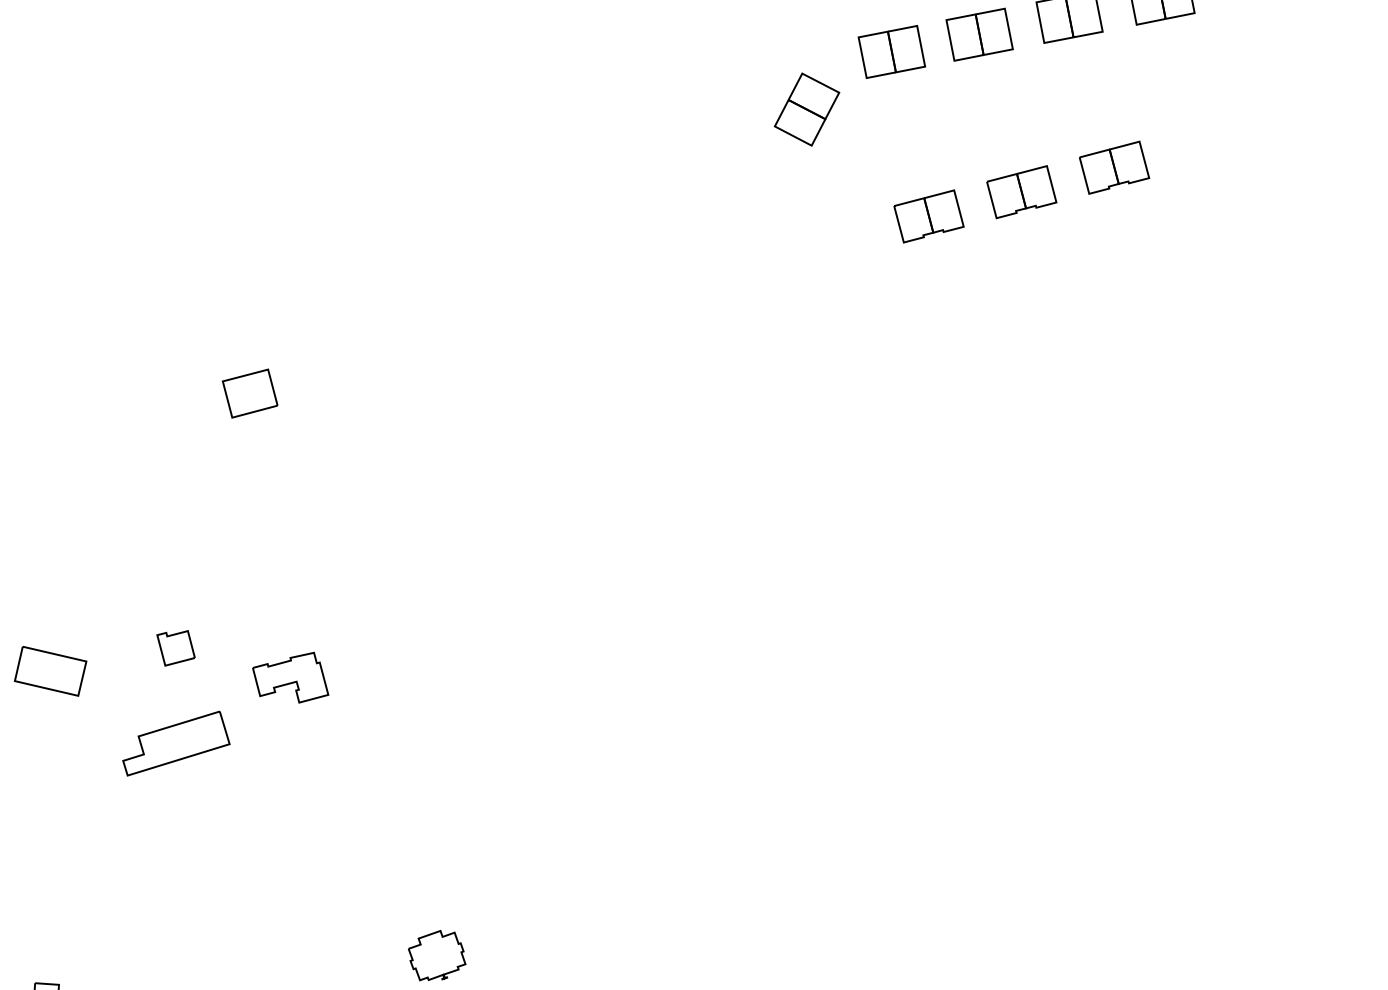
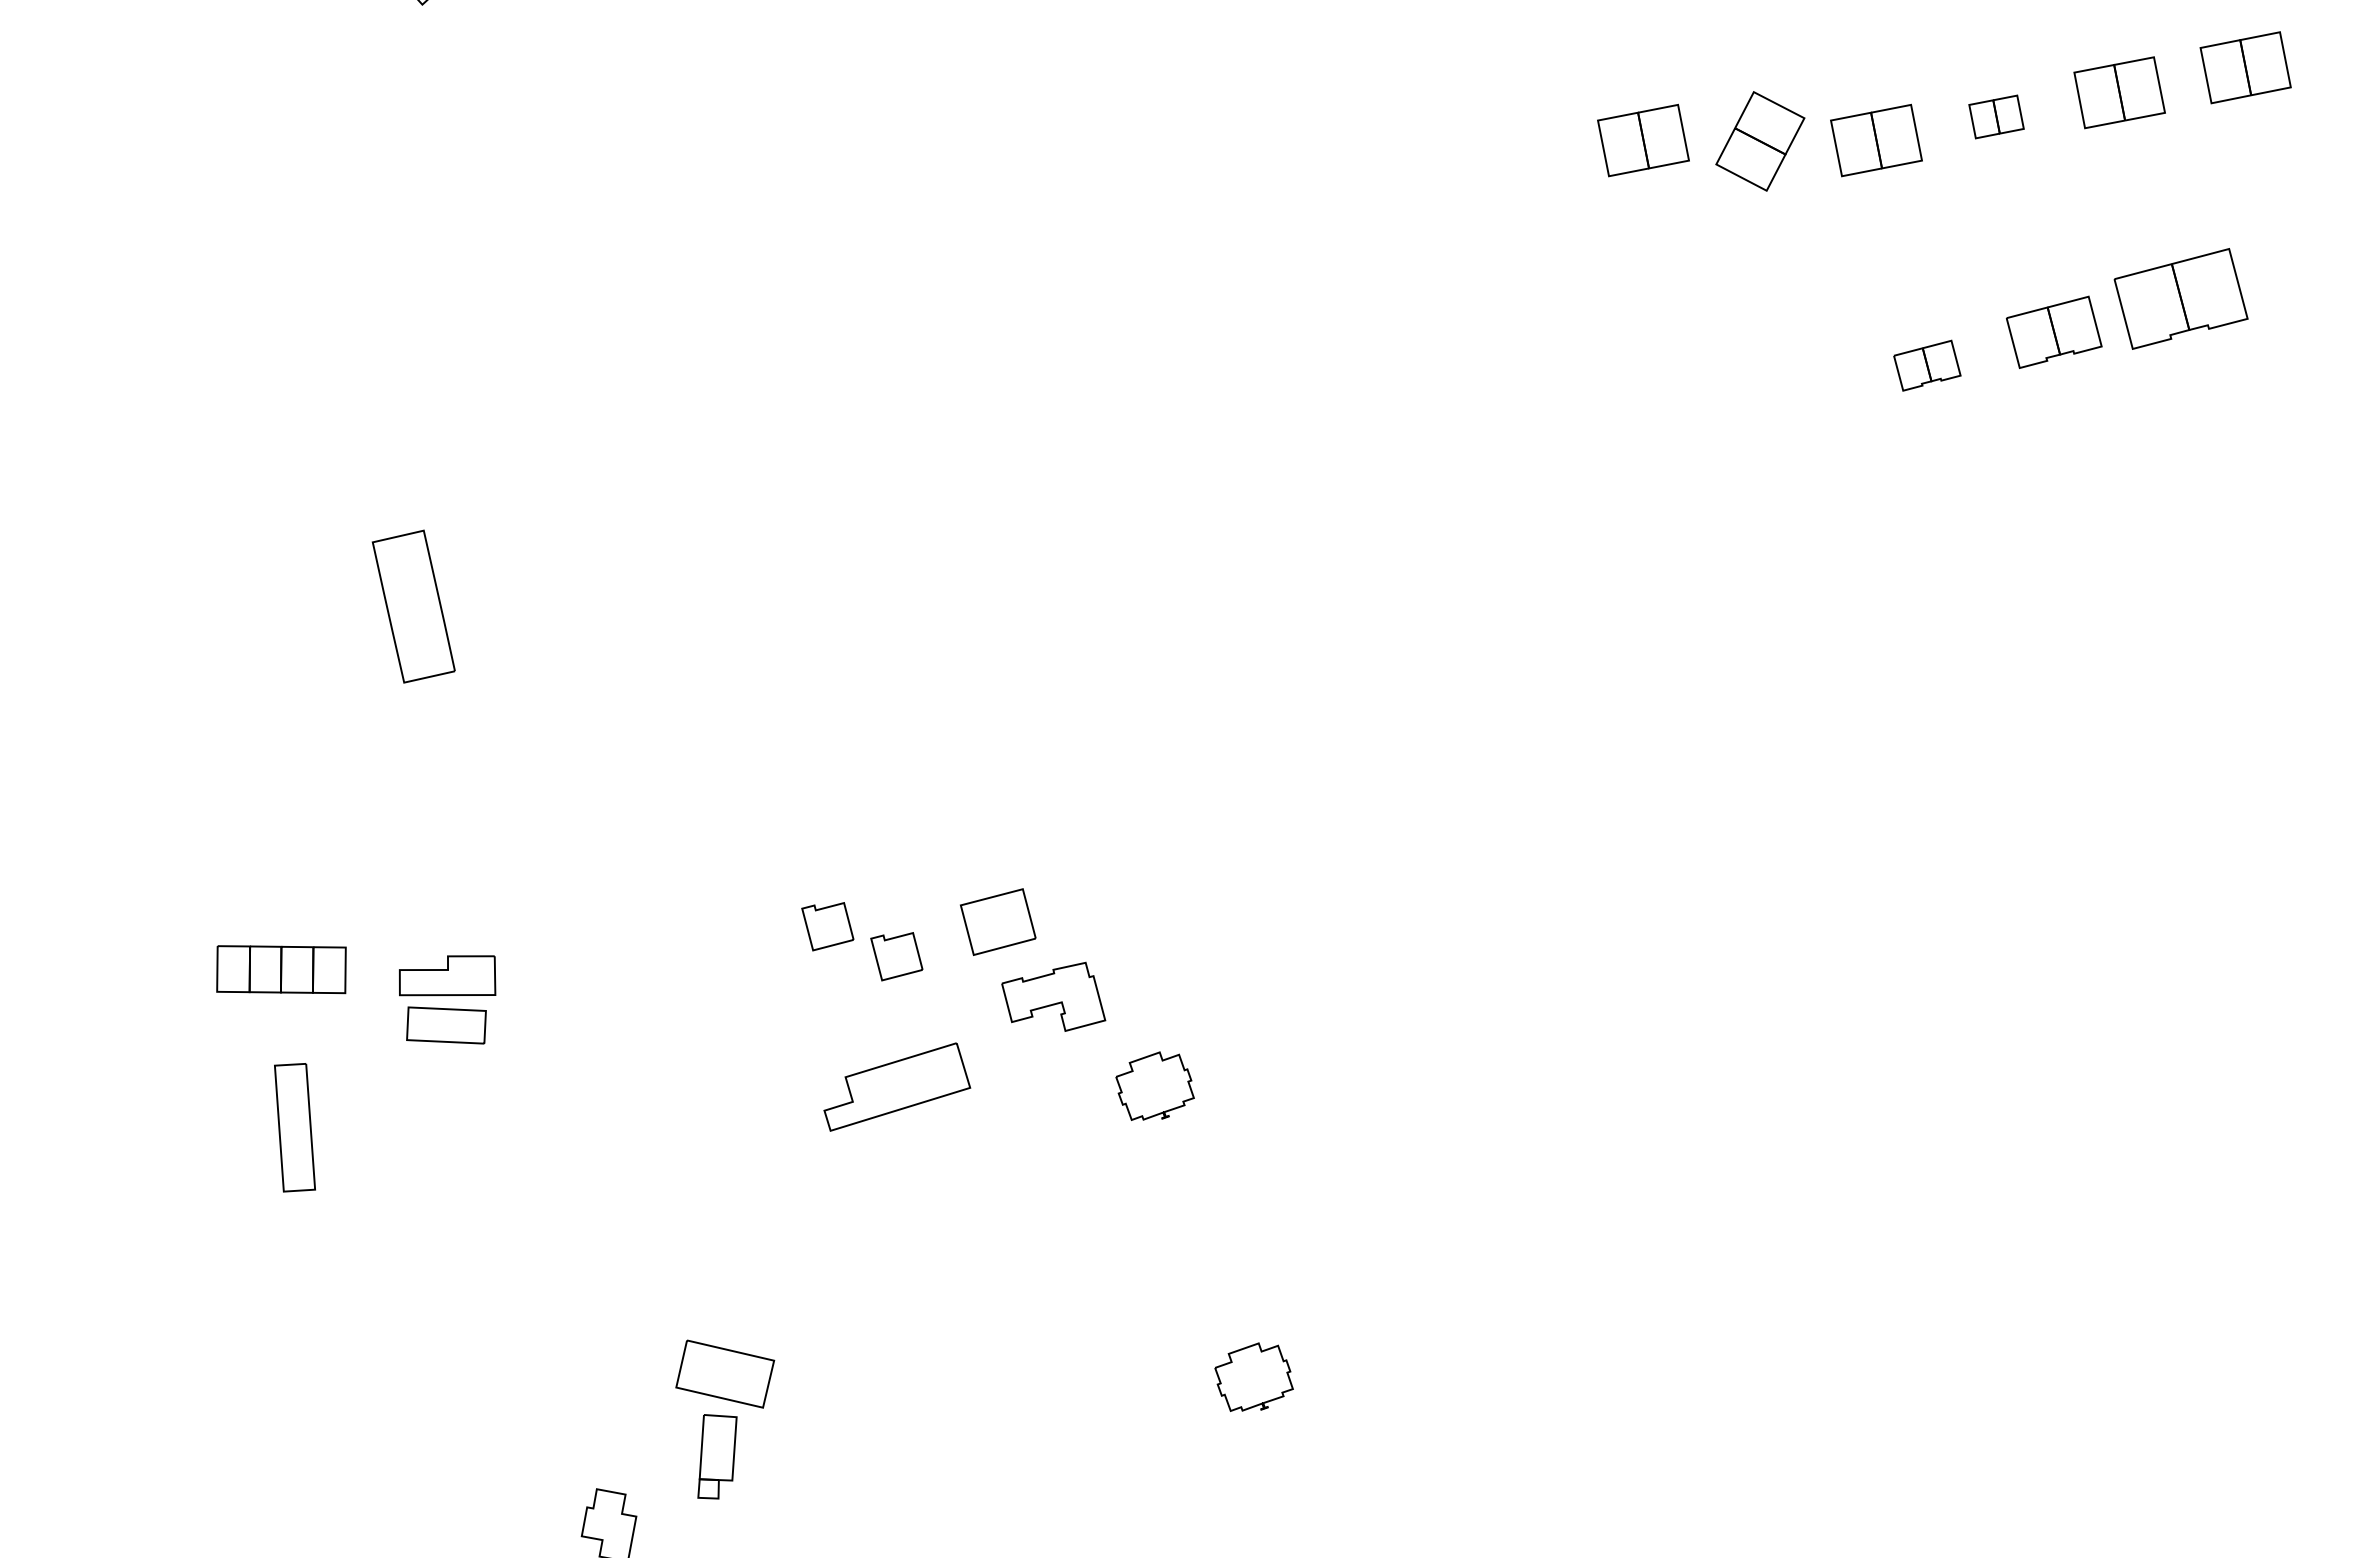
part: (979, 34) -> (1996, 116), size x0.6
part: (721, 51) -> (1643, 140), added
part: (807, 109) -> (1760, 141), moved
part: (1114, 167) -> (2180, 298), size x1.4
part: (929, 216) -> (1927, 365), size x0.7
part: (250, 393) -> (998, 921), moved
part: (125, 626) -> (827, 926), added
part: (50, 670) -> (725, 1373), moved
part: (364, 742) -> (1154, 1085), added

